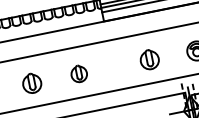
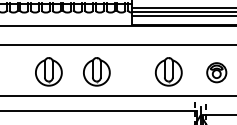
part: (149, 59) -> (168, 71), size x1.43
part: (78, 73) -> (96, 71), size x1.67
part: (31, 83) -> (48, 71), size x1.43

